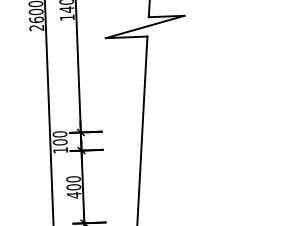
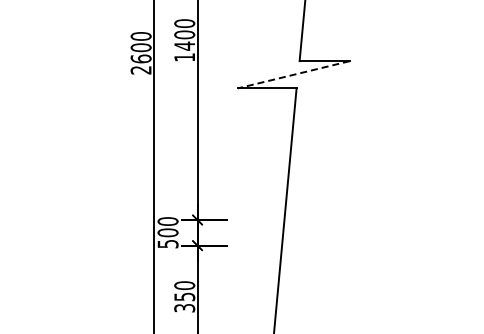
line: (144, 26) -> (293, 74), solid -> dashed
text: (60, 150) -> (167, 244), 100 -> 500
text: (73, 191) -> (184, 302), 400 -> 350

